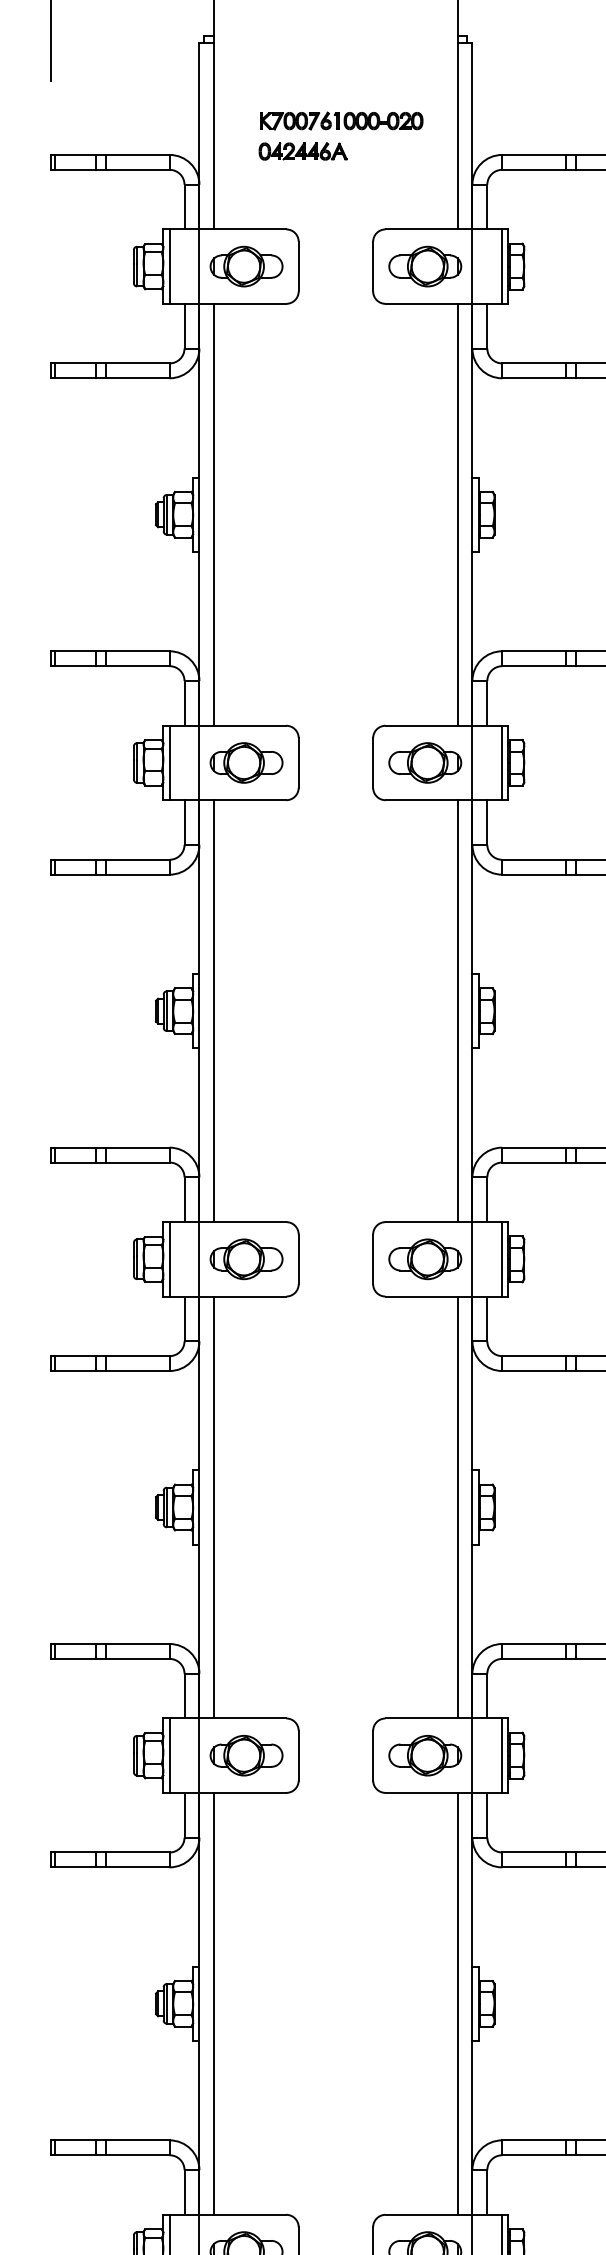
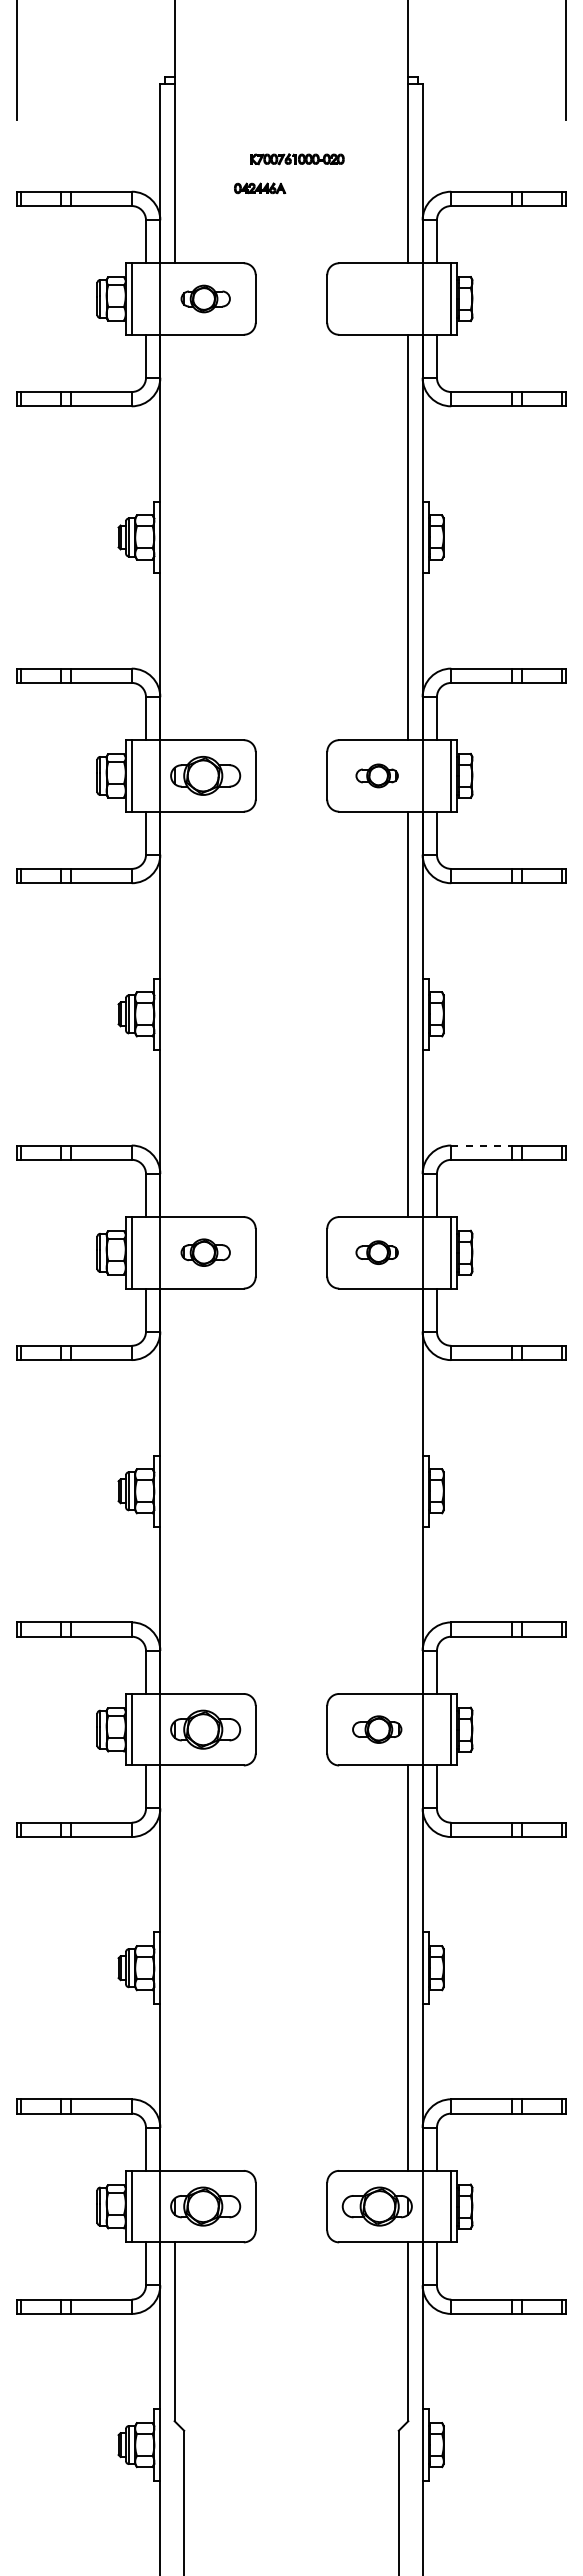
part: (342, 121) -> (297, 159), size x0.6
part: (302, 151) -> (259, 188), size x0.6
part: (246, 266) -> (205, 298), size x0.7
part: (424, 266) -> (376, 298), removed
line: (214, 514) -> (174, 537), removed
part: (424, 762) -> (376, 775), size x0.6
line: (214, 1011) -> (174, 1014), removed
line: (534, 1147) -> (482, 1145), solid -> dashed
part: (246, 1259) -> (205, 1252), size x0.7
part: (424, 1259) -> (376, 1252), size x0.6
line: (214, 1506) -> (174, 1490), removed
line: (457, 1506) -> (408, 1490), removed
part: (424, 1755) -> (376, 1729), size x0.7
line: (214, 2003) -> (174, 1967), removed

